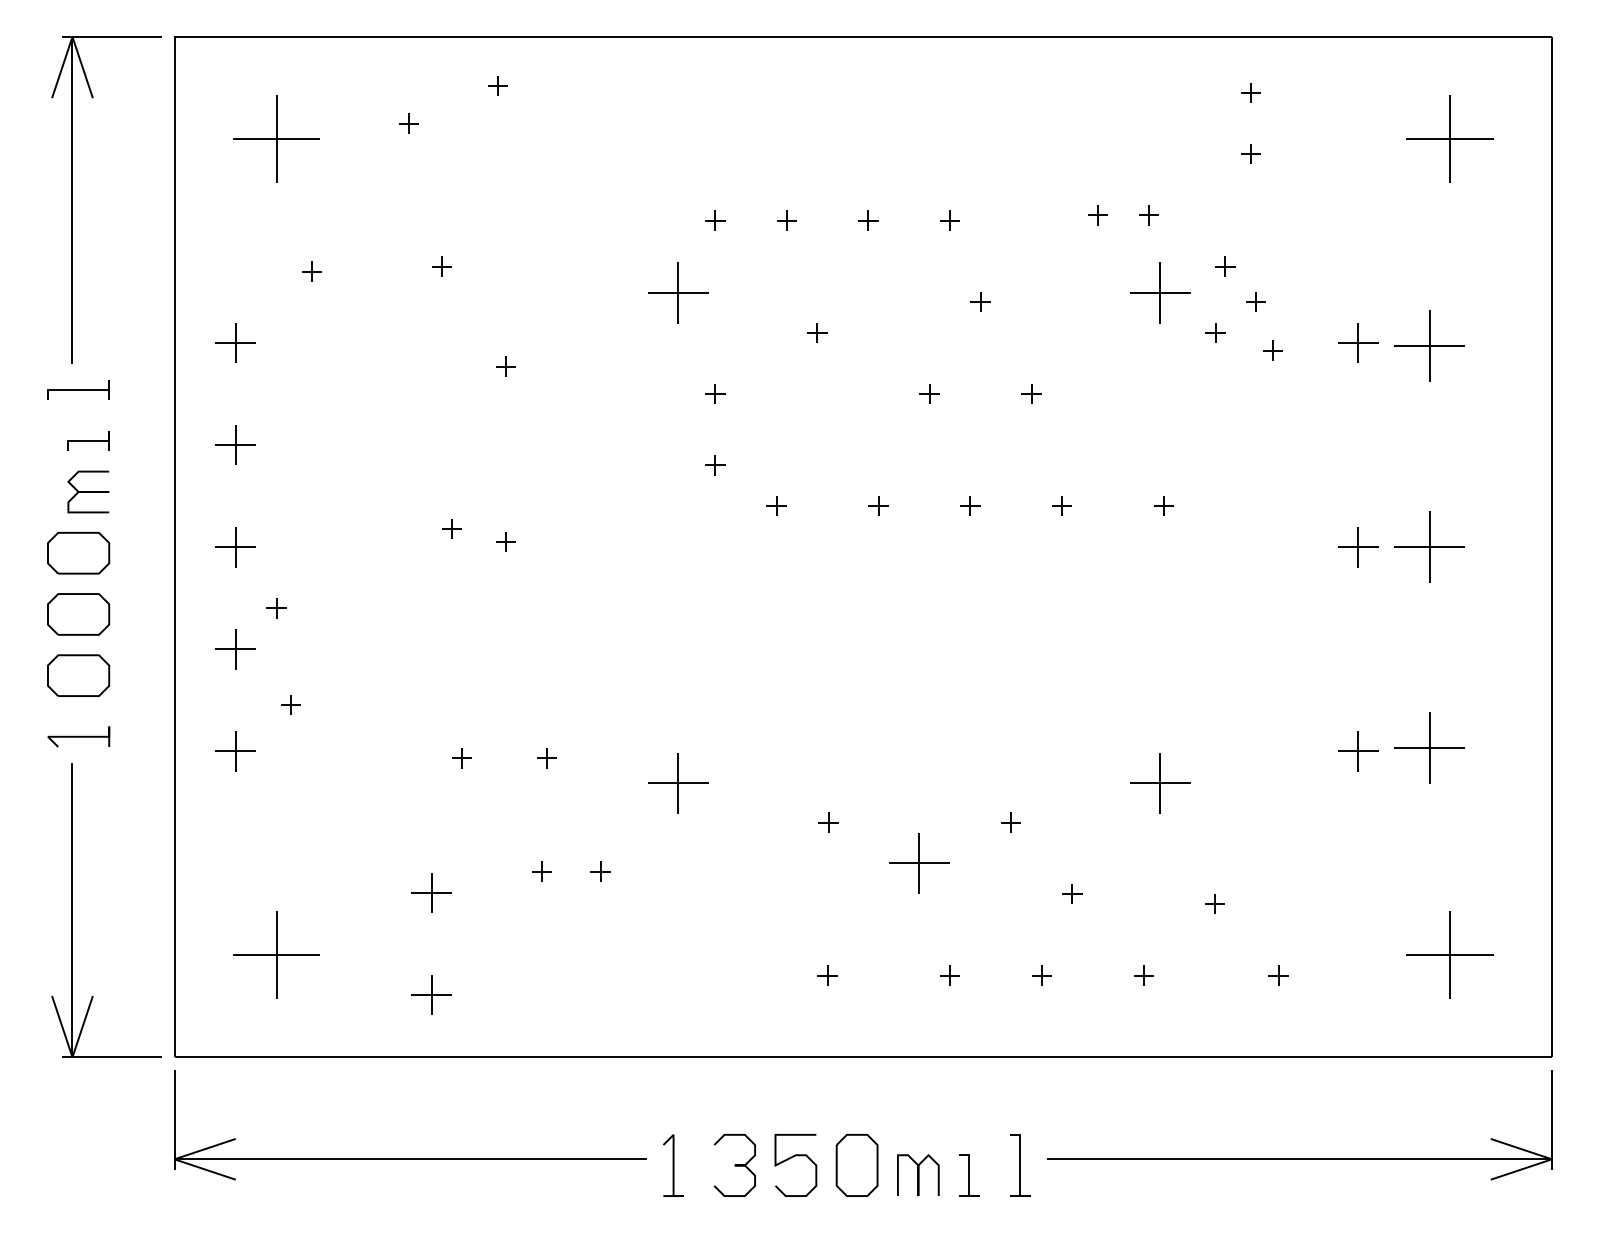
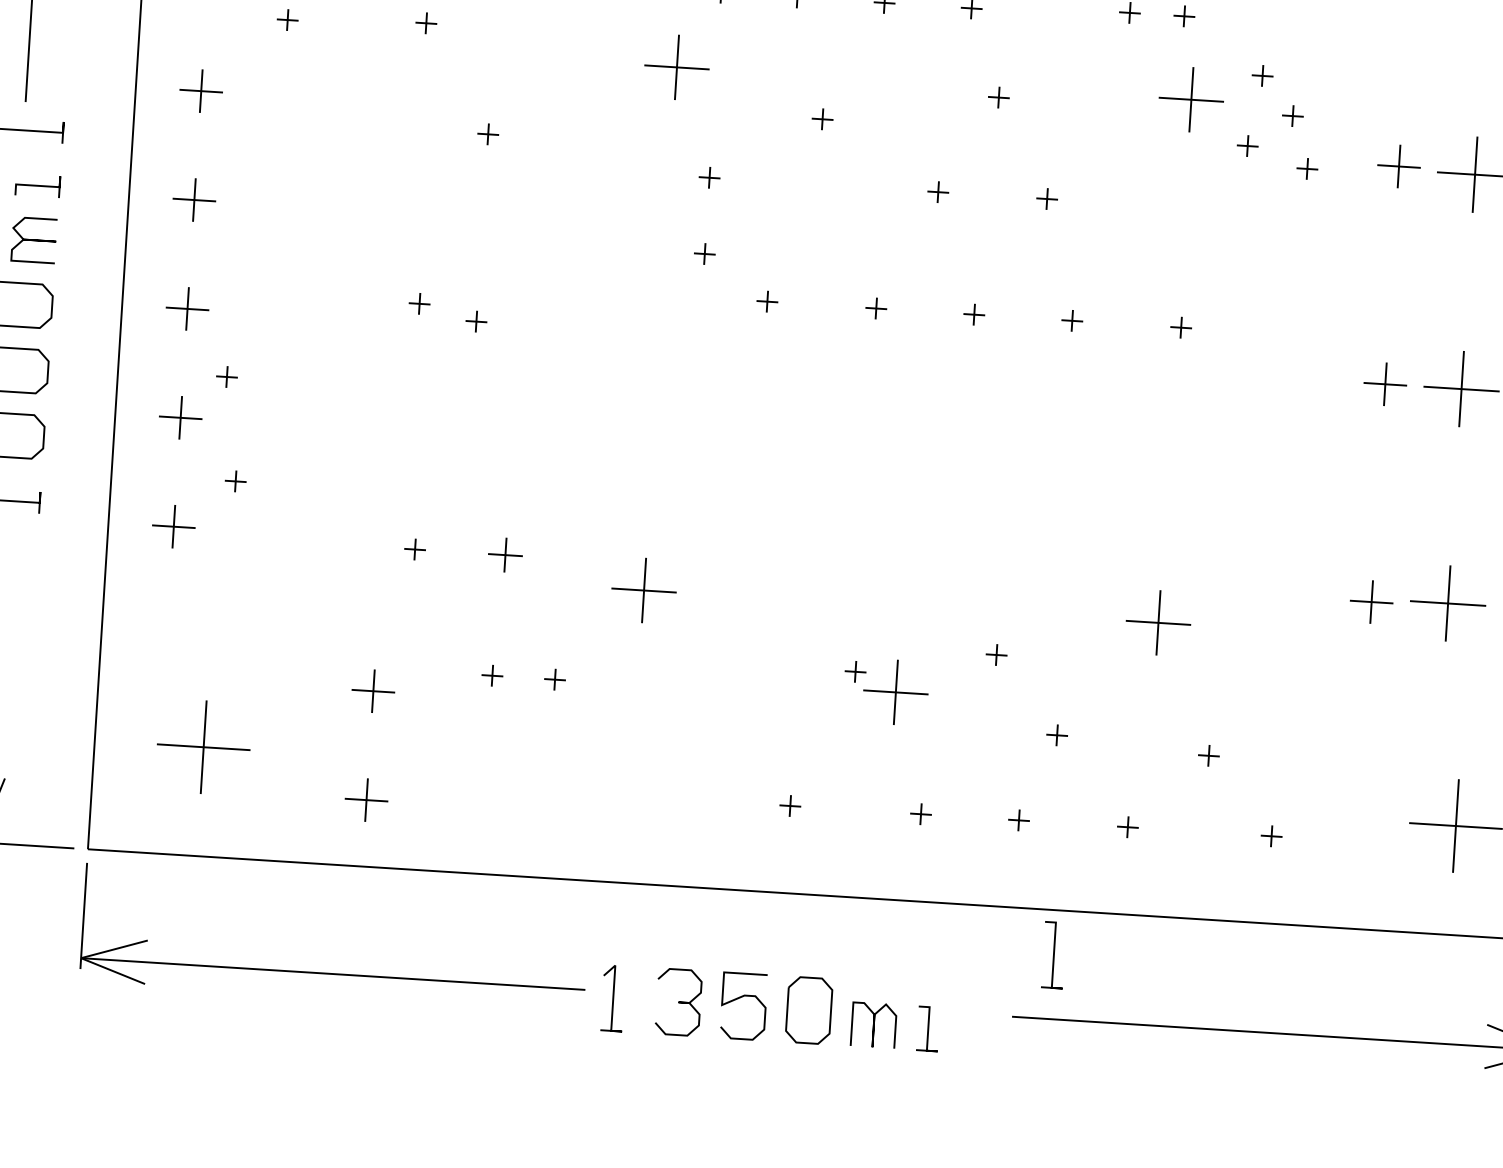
part: (546, 758) -> (504, 555), size x1.6
part: (828, 822) -> (855, 671), moved
line: (1020, 1165) -> (1054, 955), moved

